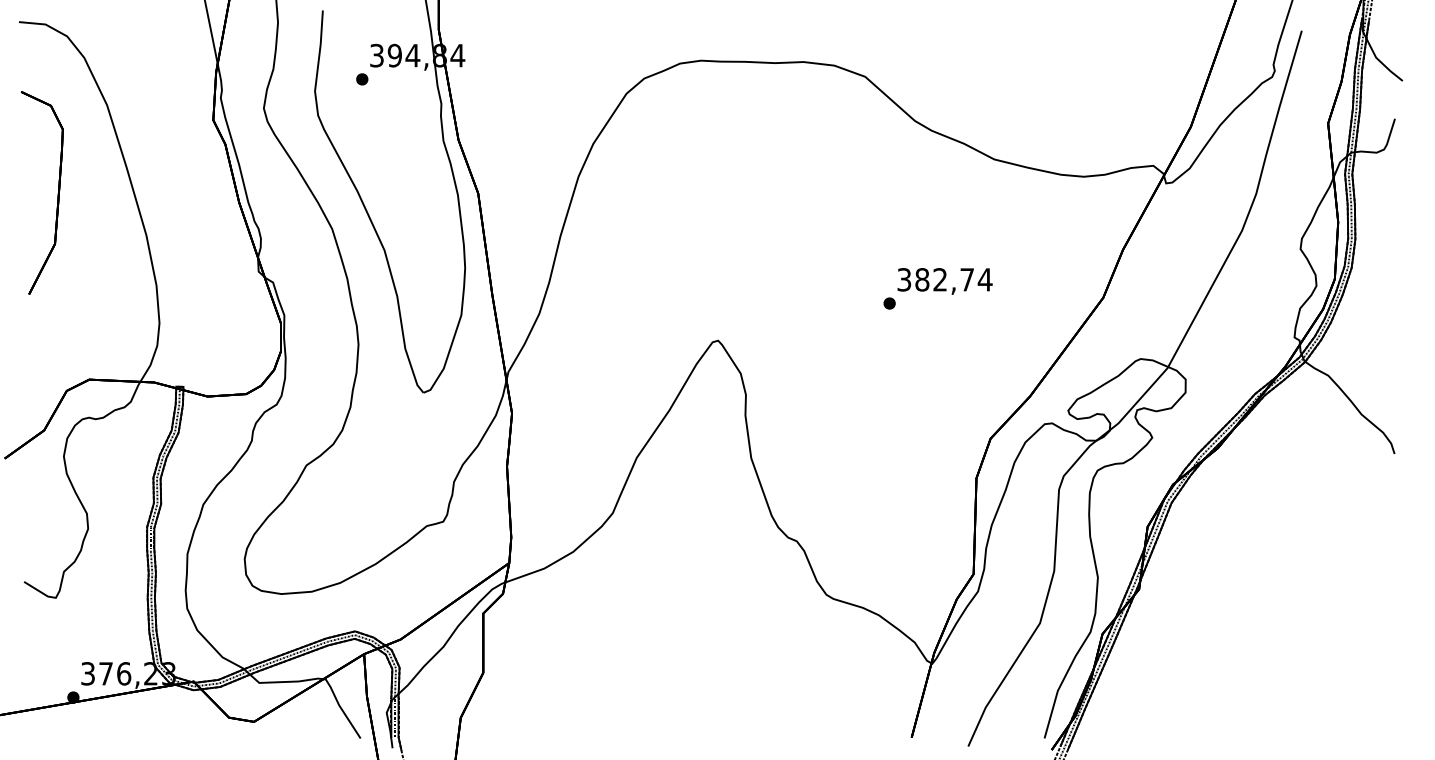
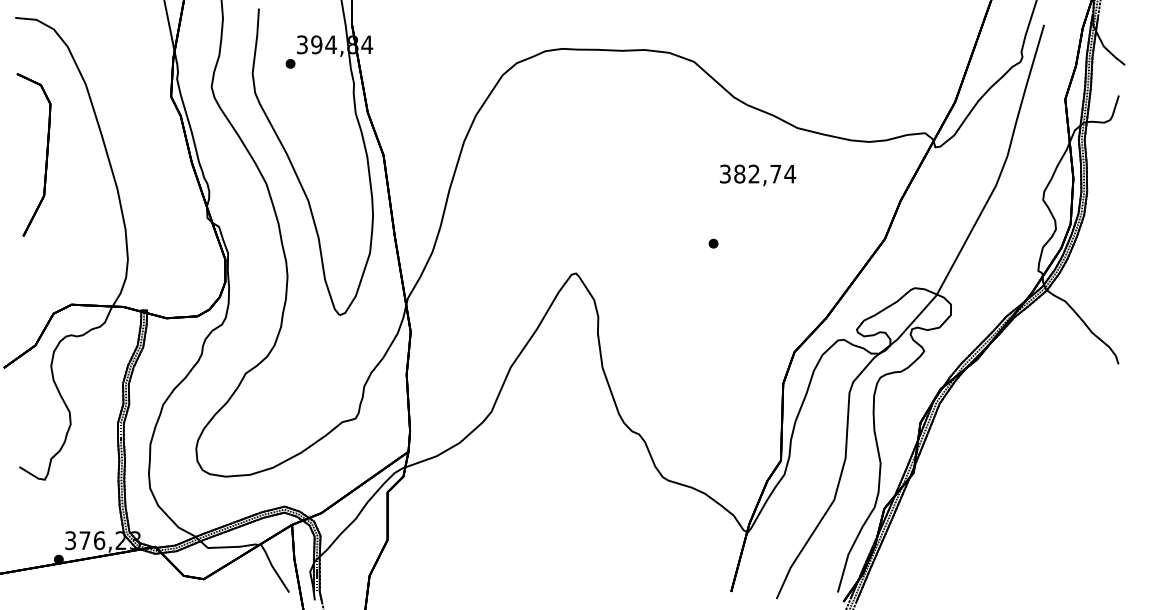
text: (944, 281) -> (757, 175), moved

